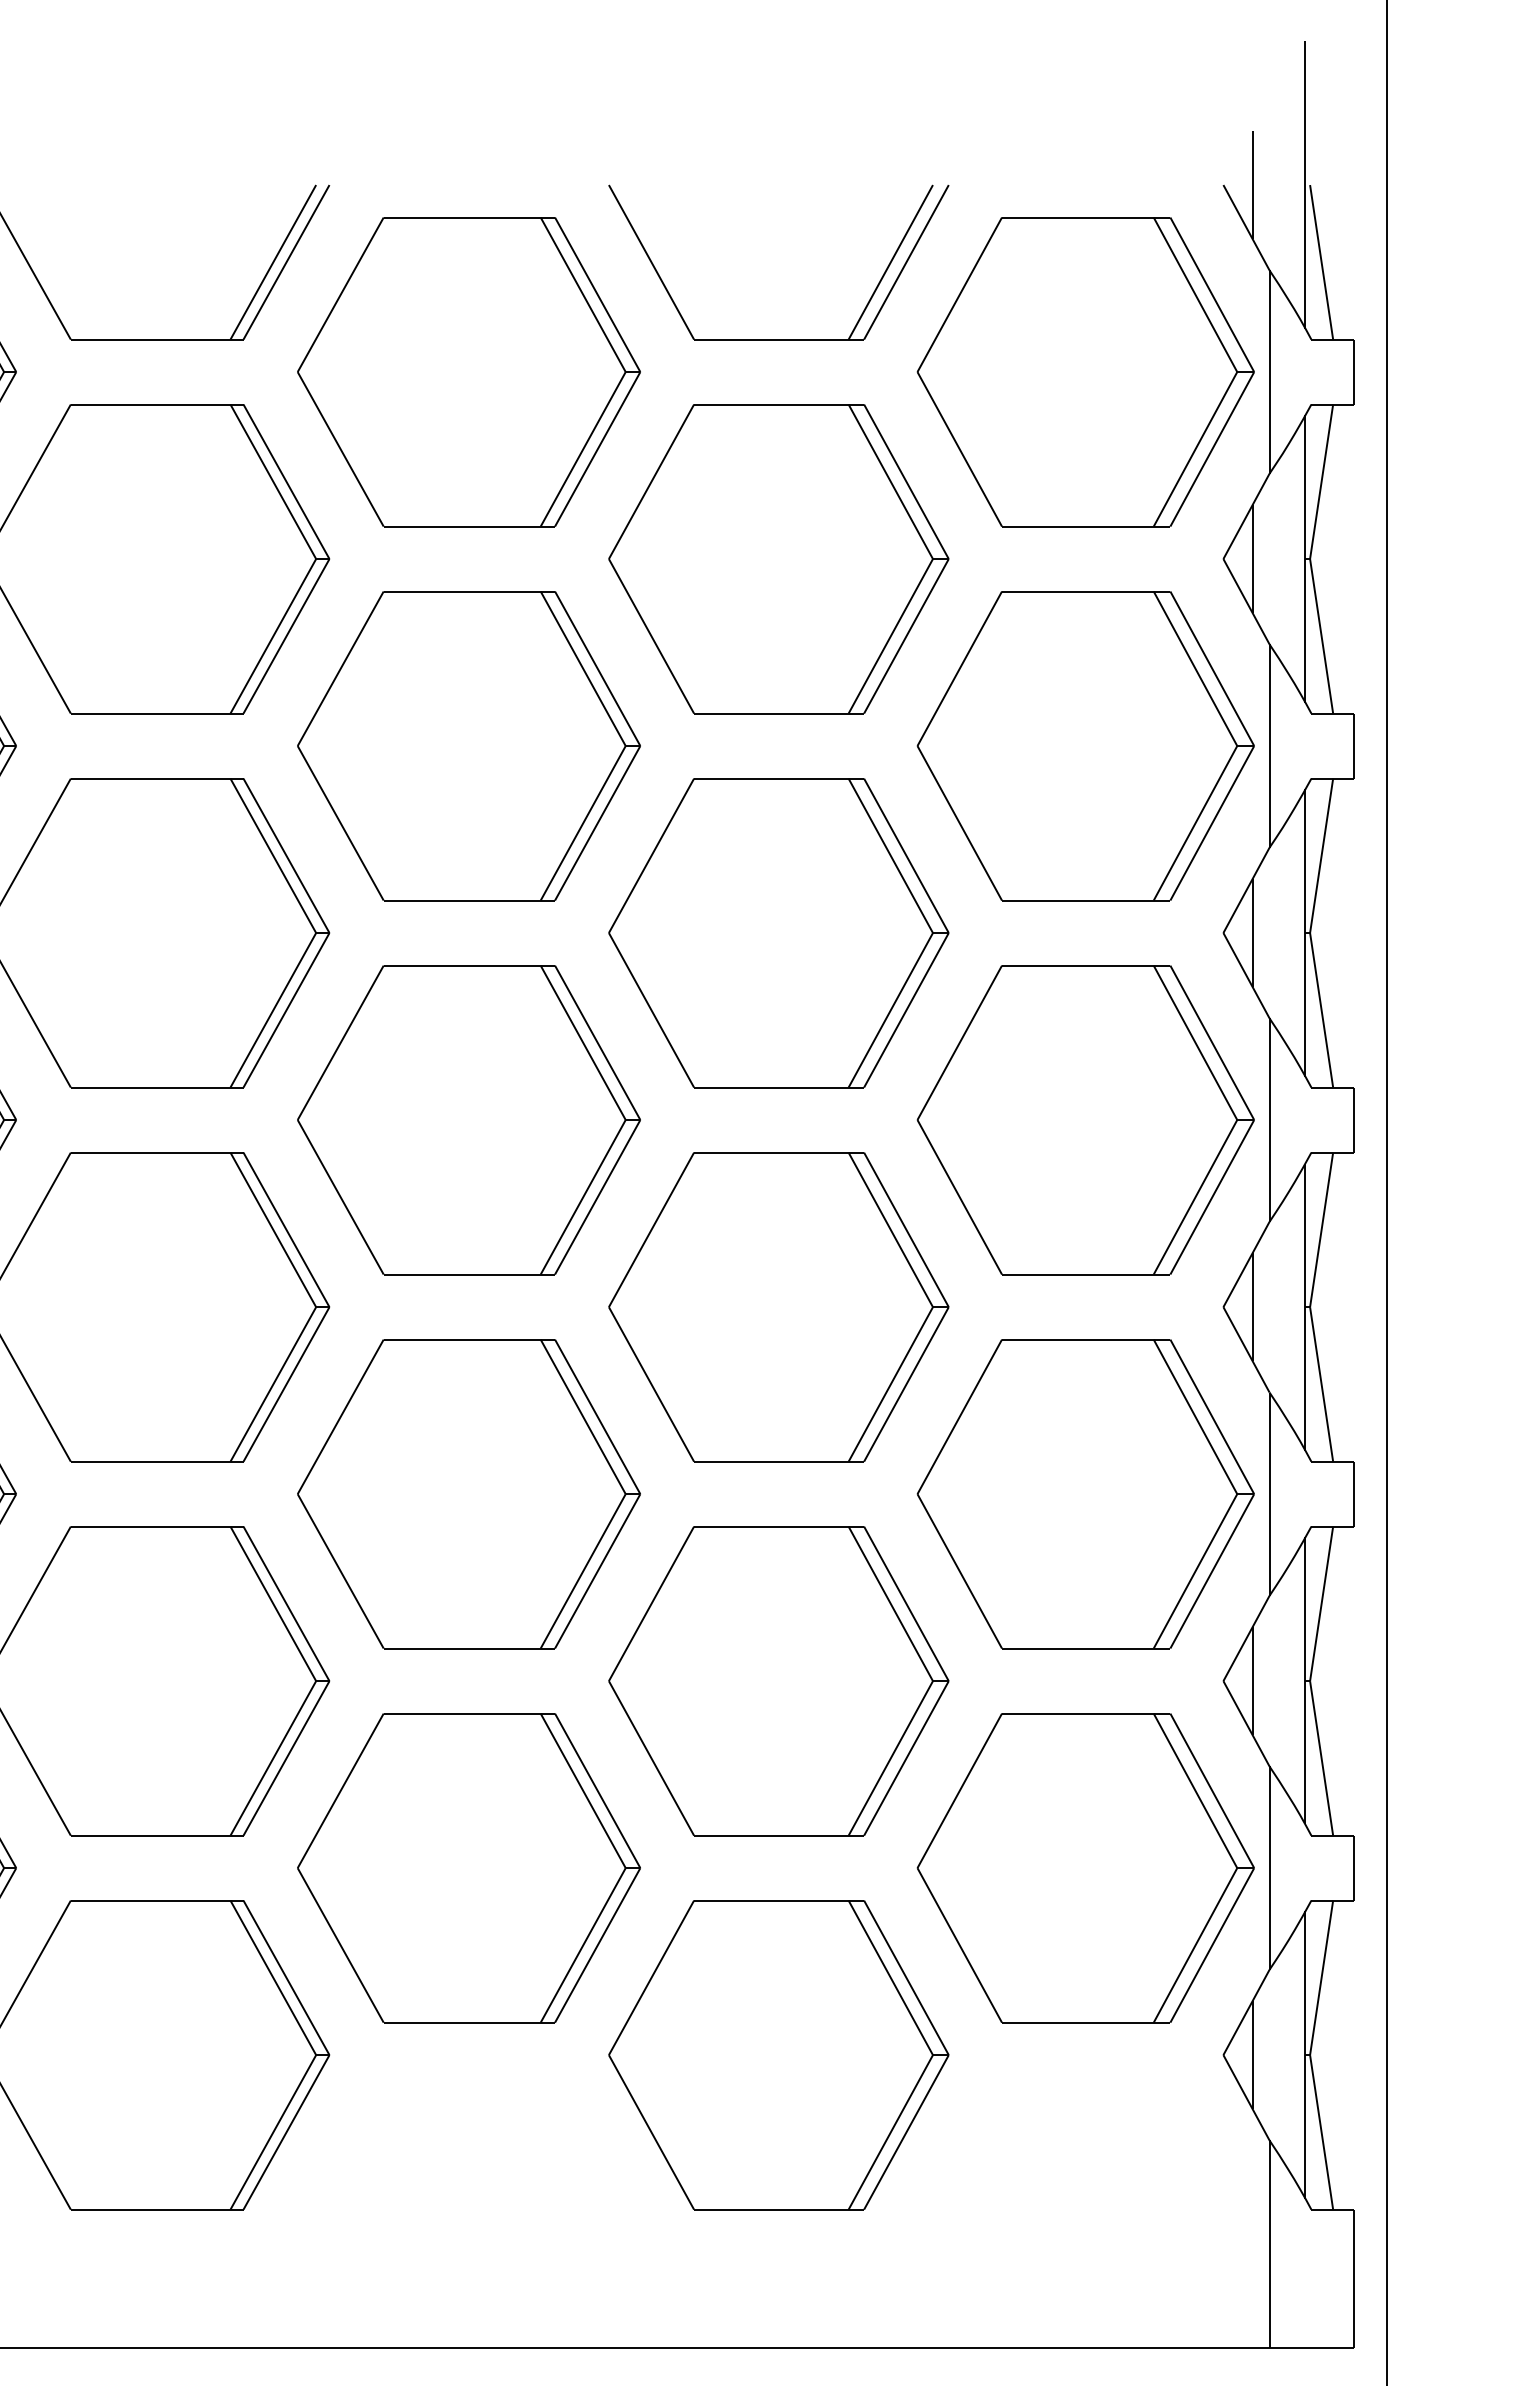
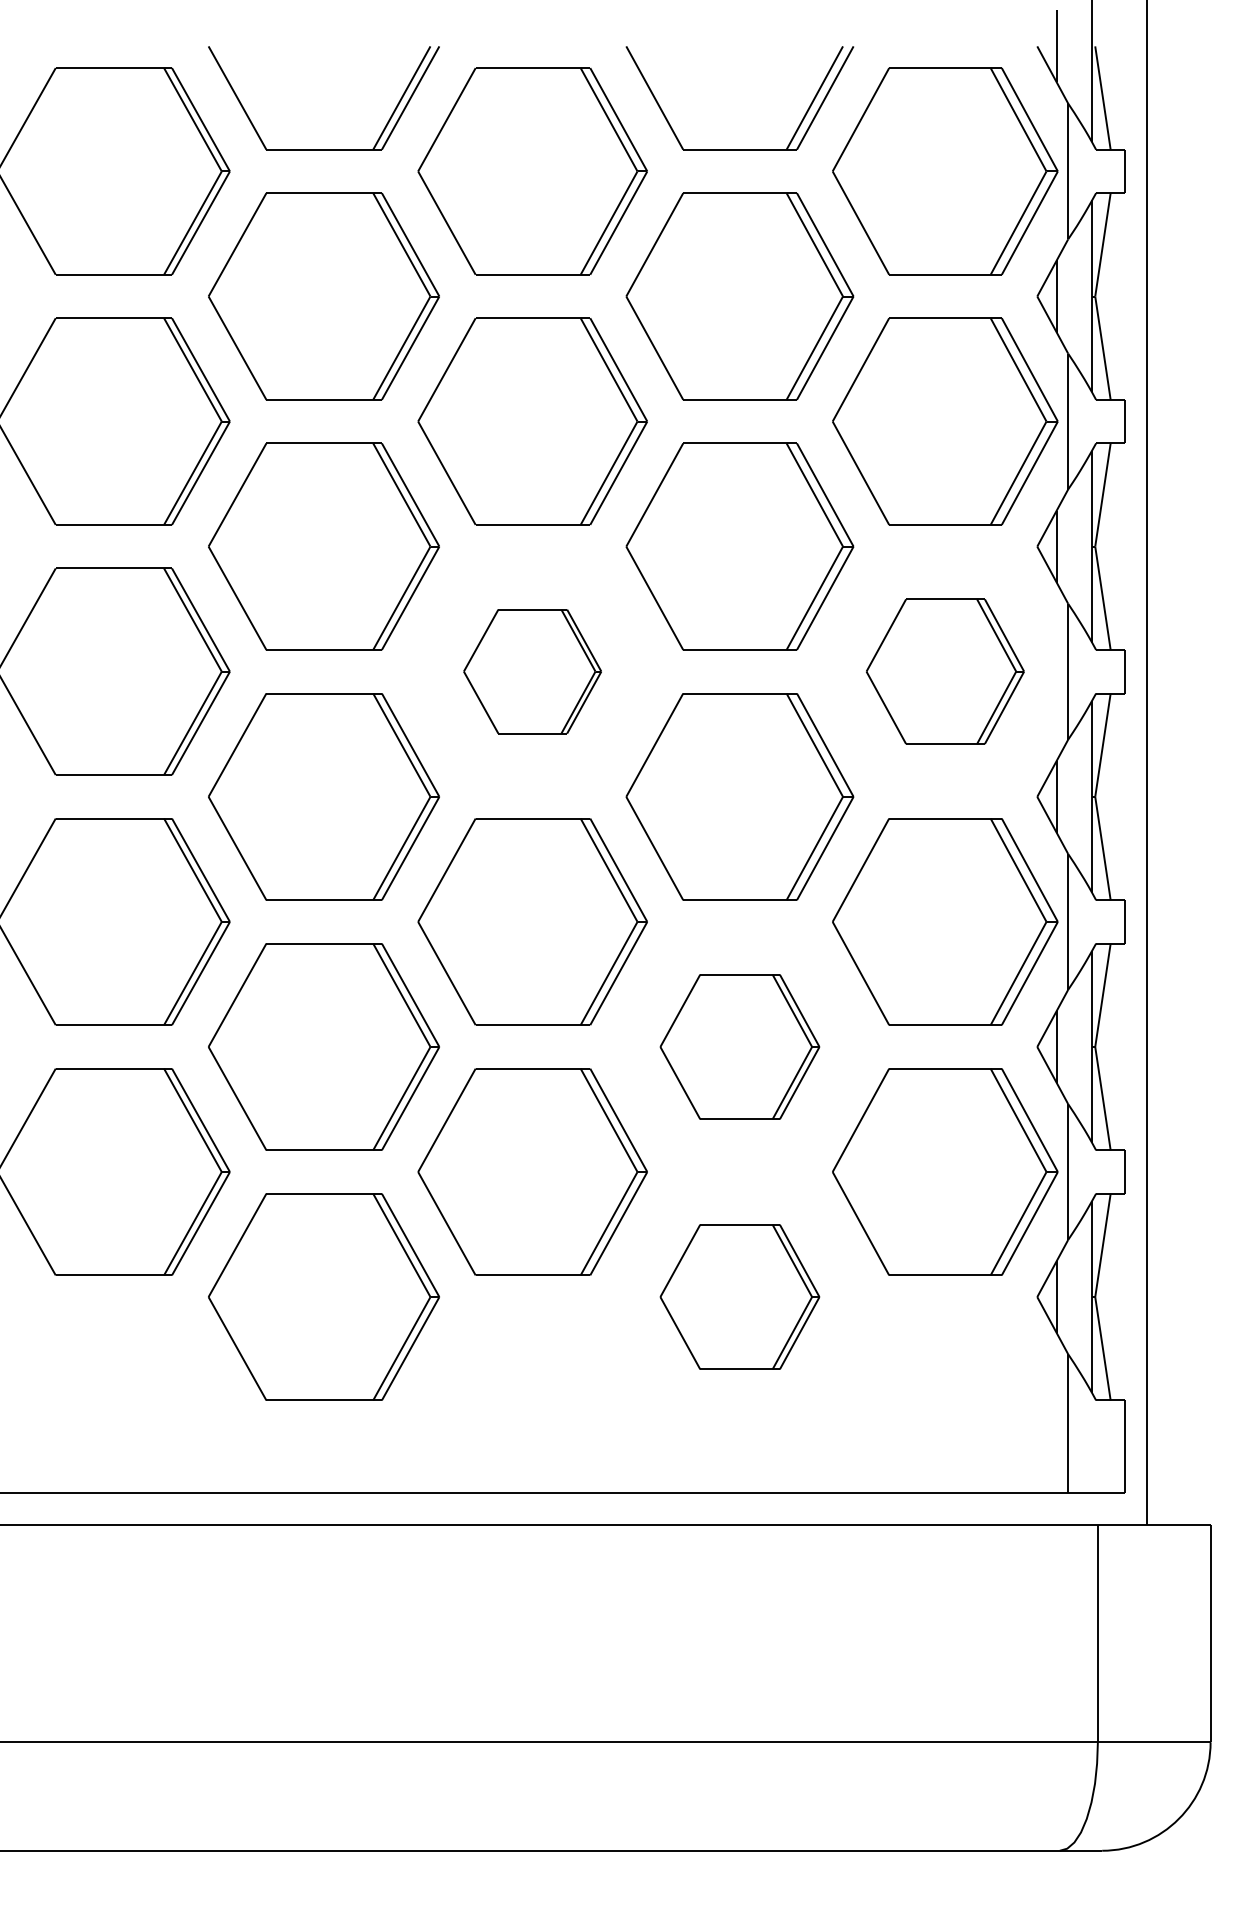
part: (468, 1119) -> (532, 671), size x0.6
part: (1086, 1119) -> (945, 671), size x0.7
part: (778, 1680) -> (739, 1046), size x0.7
part: (778, 2054) -> (739, 1296), size x0.7

